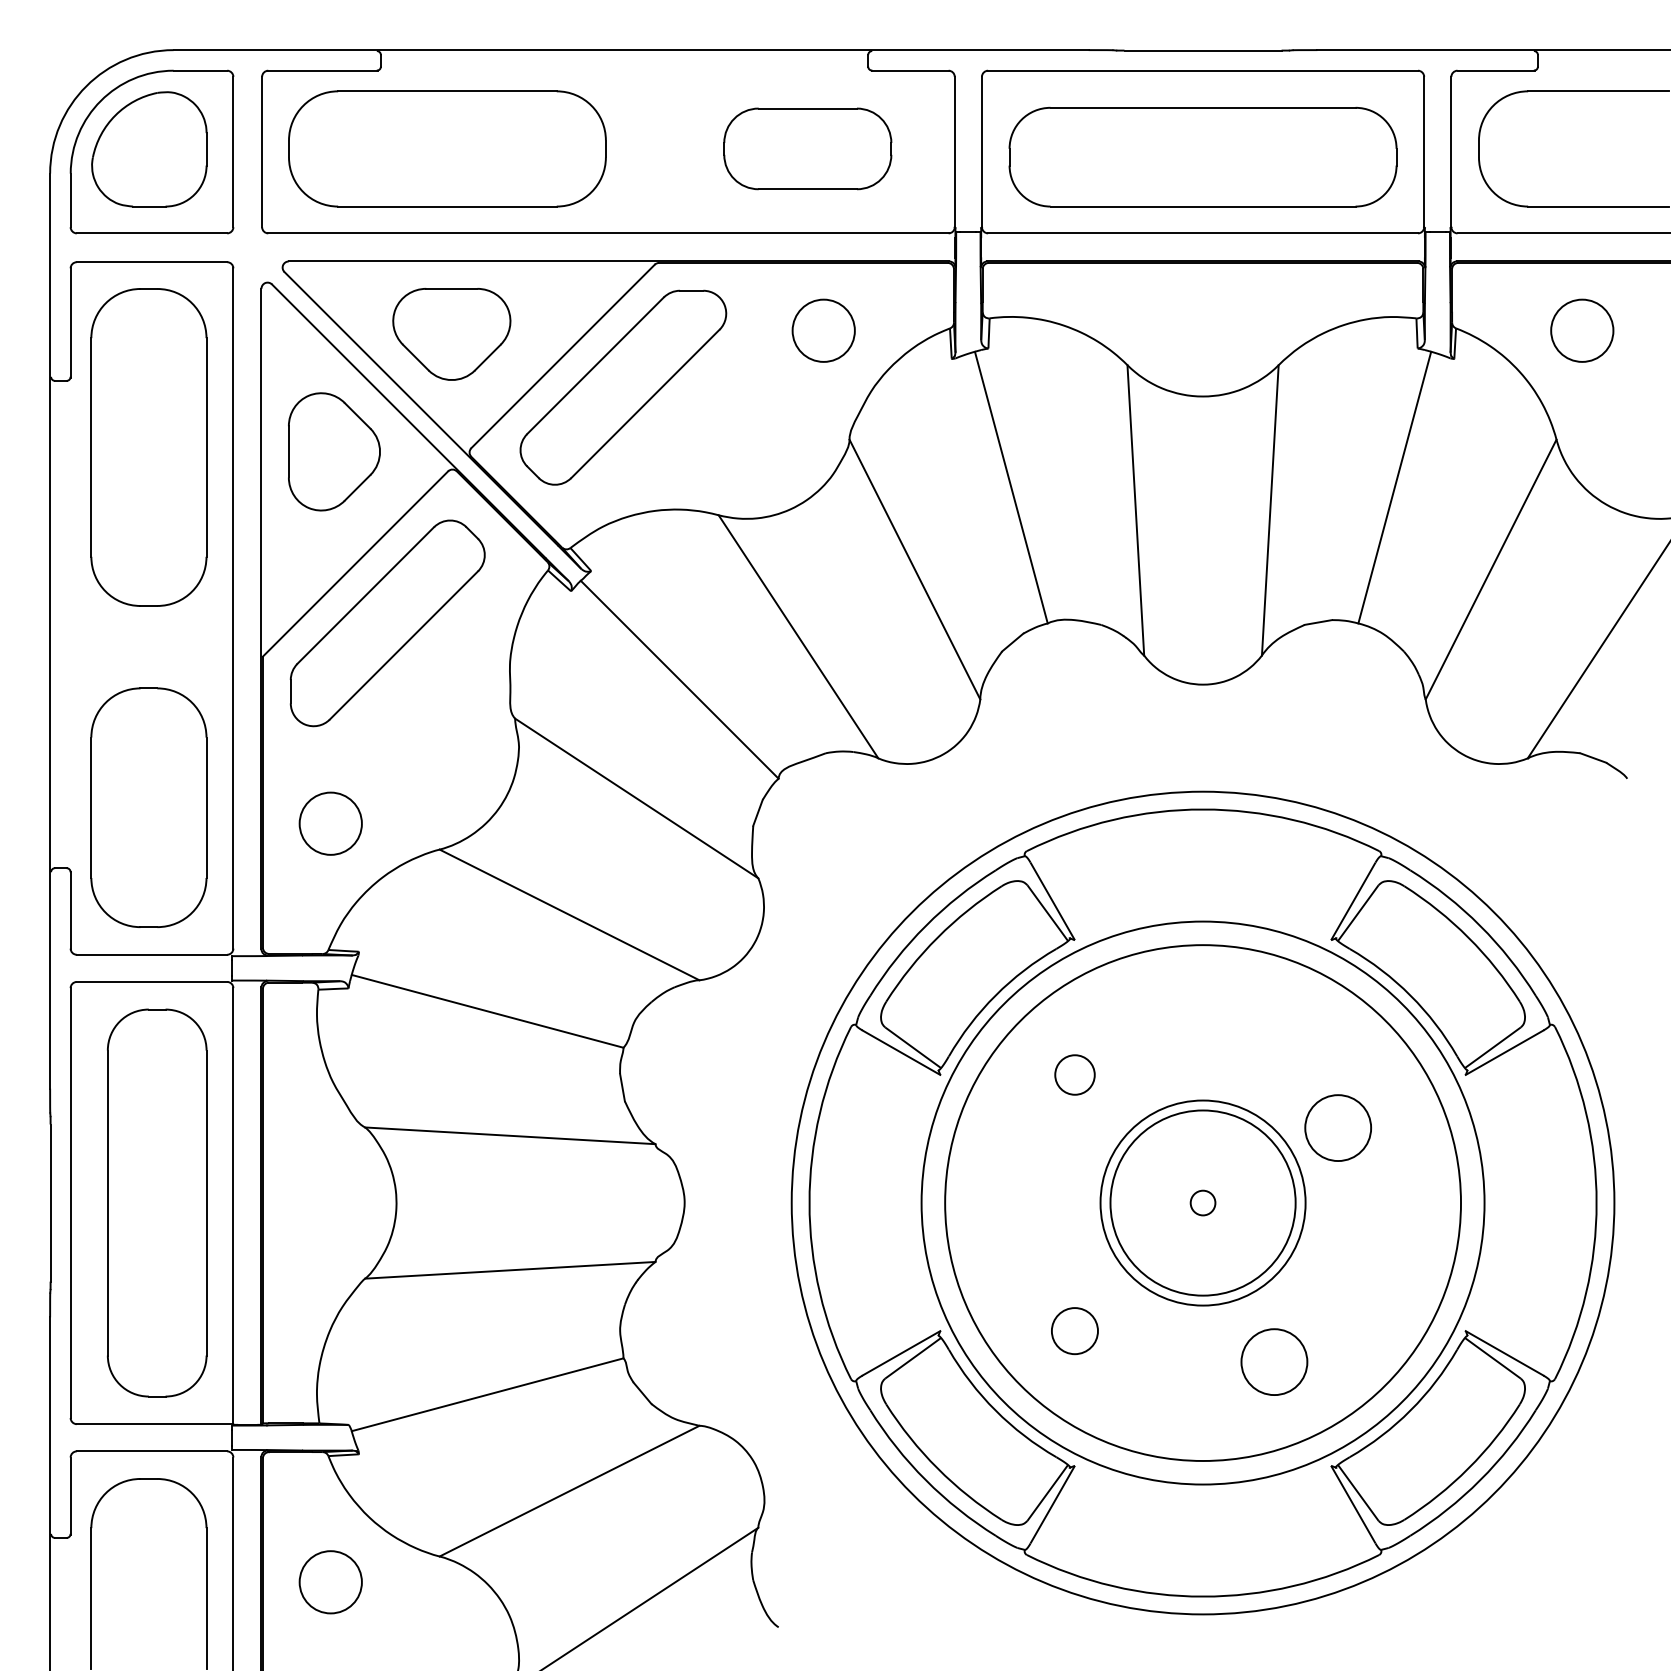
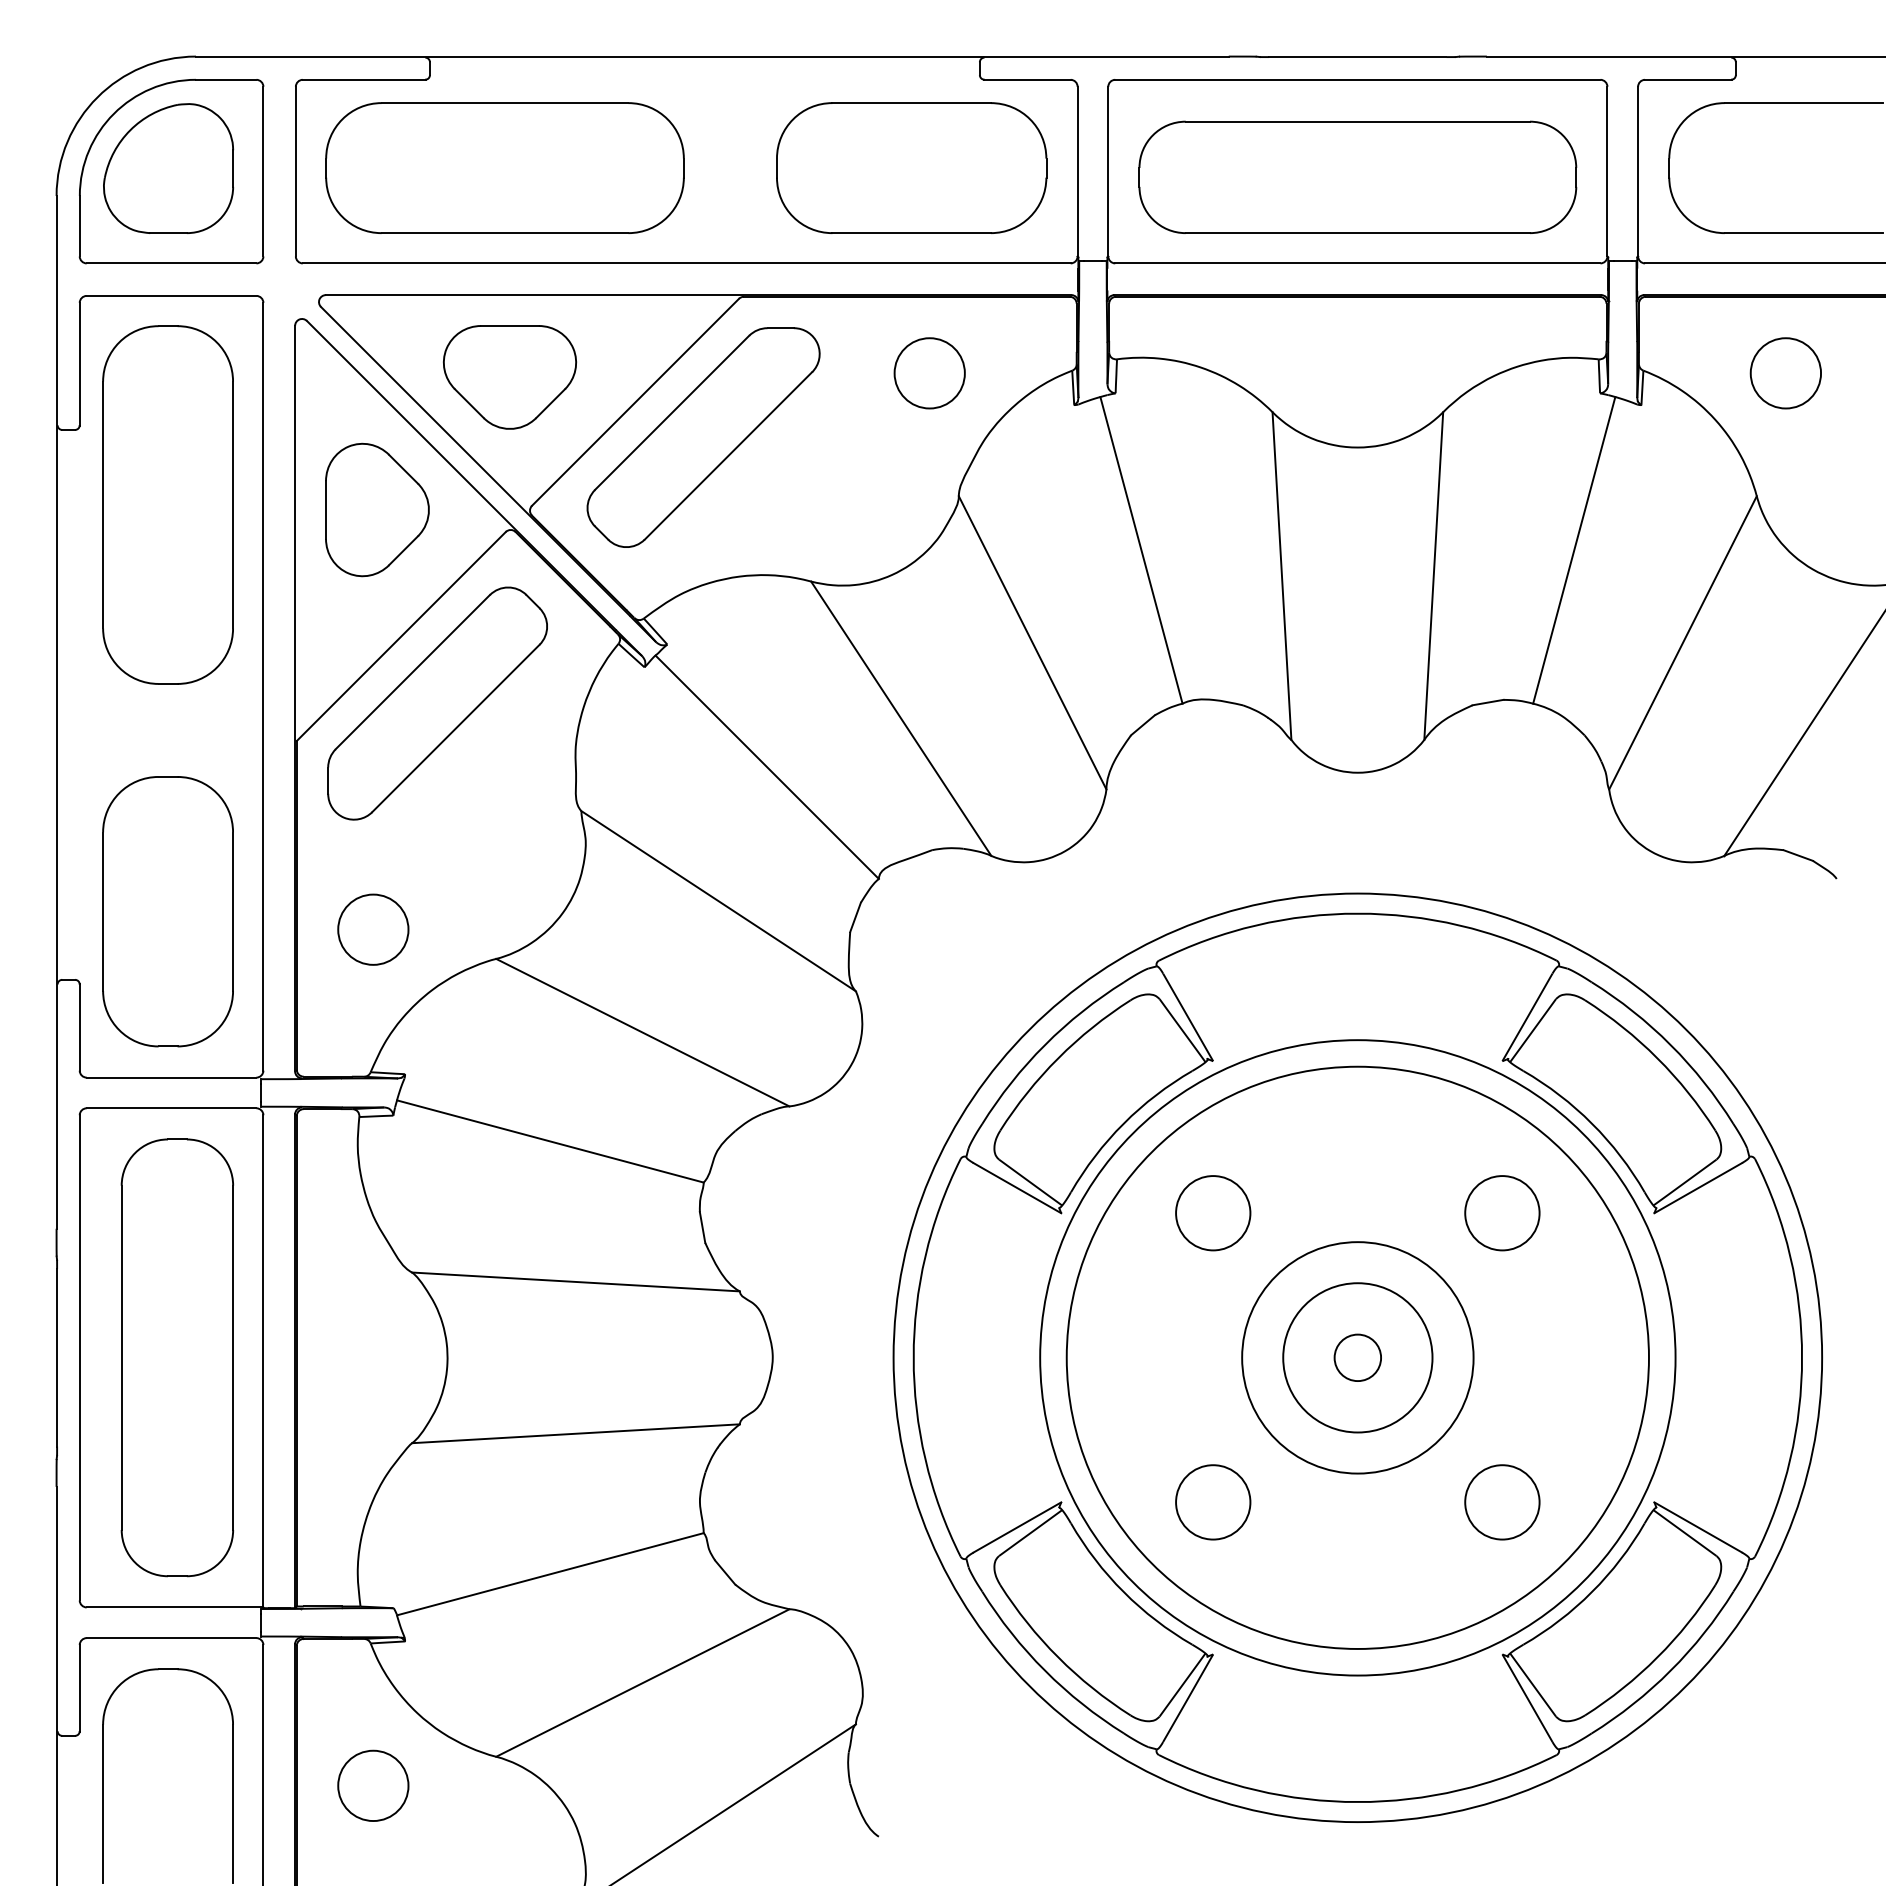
part: (807, 148) -> (911, 167), size x1.43
circle: (1075, 1075) -> (1213, 1213), size x1.67
circle: (1338, 1128) -> (1502, 1213), moved
circle: (1202, 1202) -> (1357, 1357), size x0.71
circle: (1202, 1202) -> (1357, 1357), size x1.67
circle: (1075, 1331) -> (1213, 1502), size x1.43
circle: (1274, 1362) -> (1502, 1502), moved

